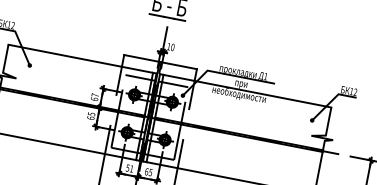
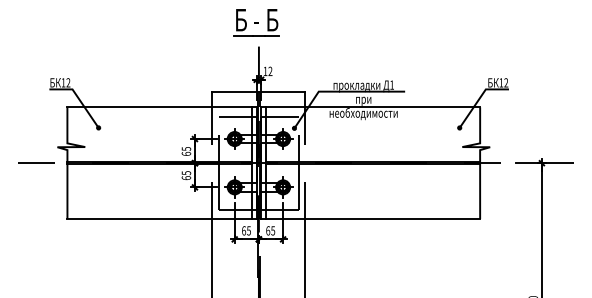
text: (172, 47) -> (270, 71), 10 -> 12
text: (95, 94) -> (186, 148), 67 -> 65
text: (129, 168) -> (246, 230), 51 -> 65

